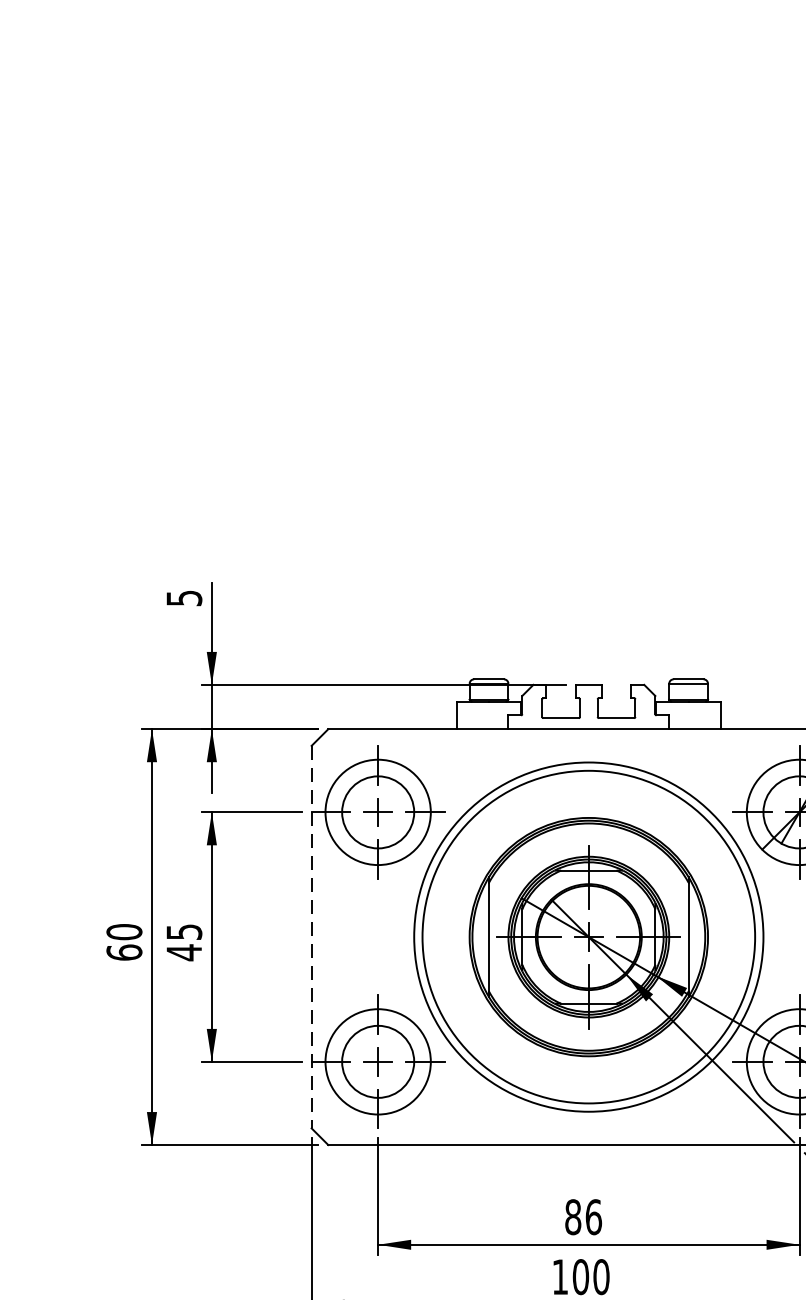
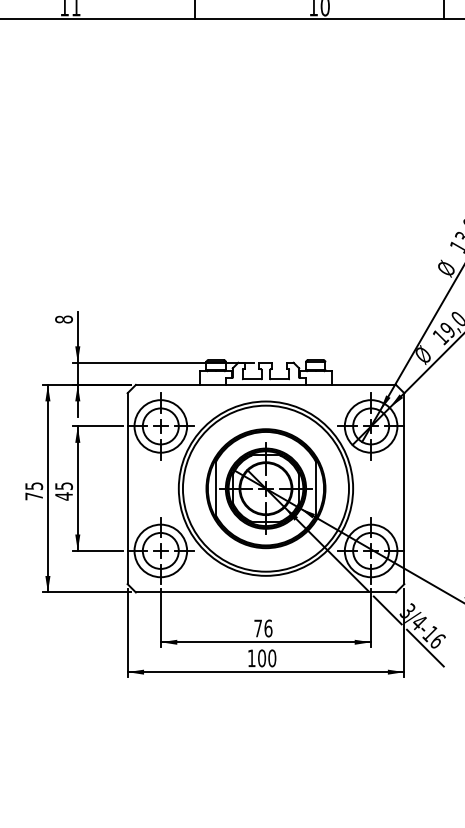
text: (183, 598) -> (63, 319), 5 -> 8
line: (311, 938) -> (127, 489), dashed -> solid
text: (125, 942) -> (34, 491), 60 -> 75
text: (573, 1217) -> (258, 628), 86 -> 76

